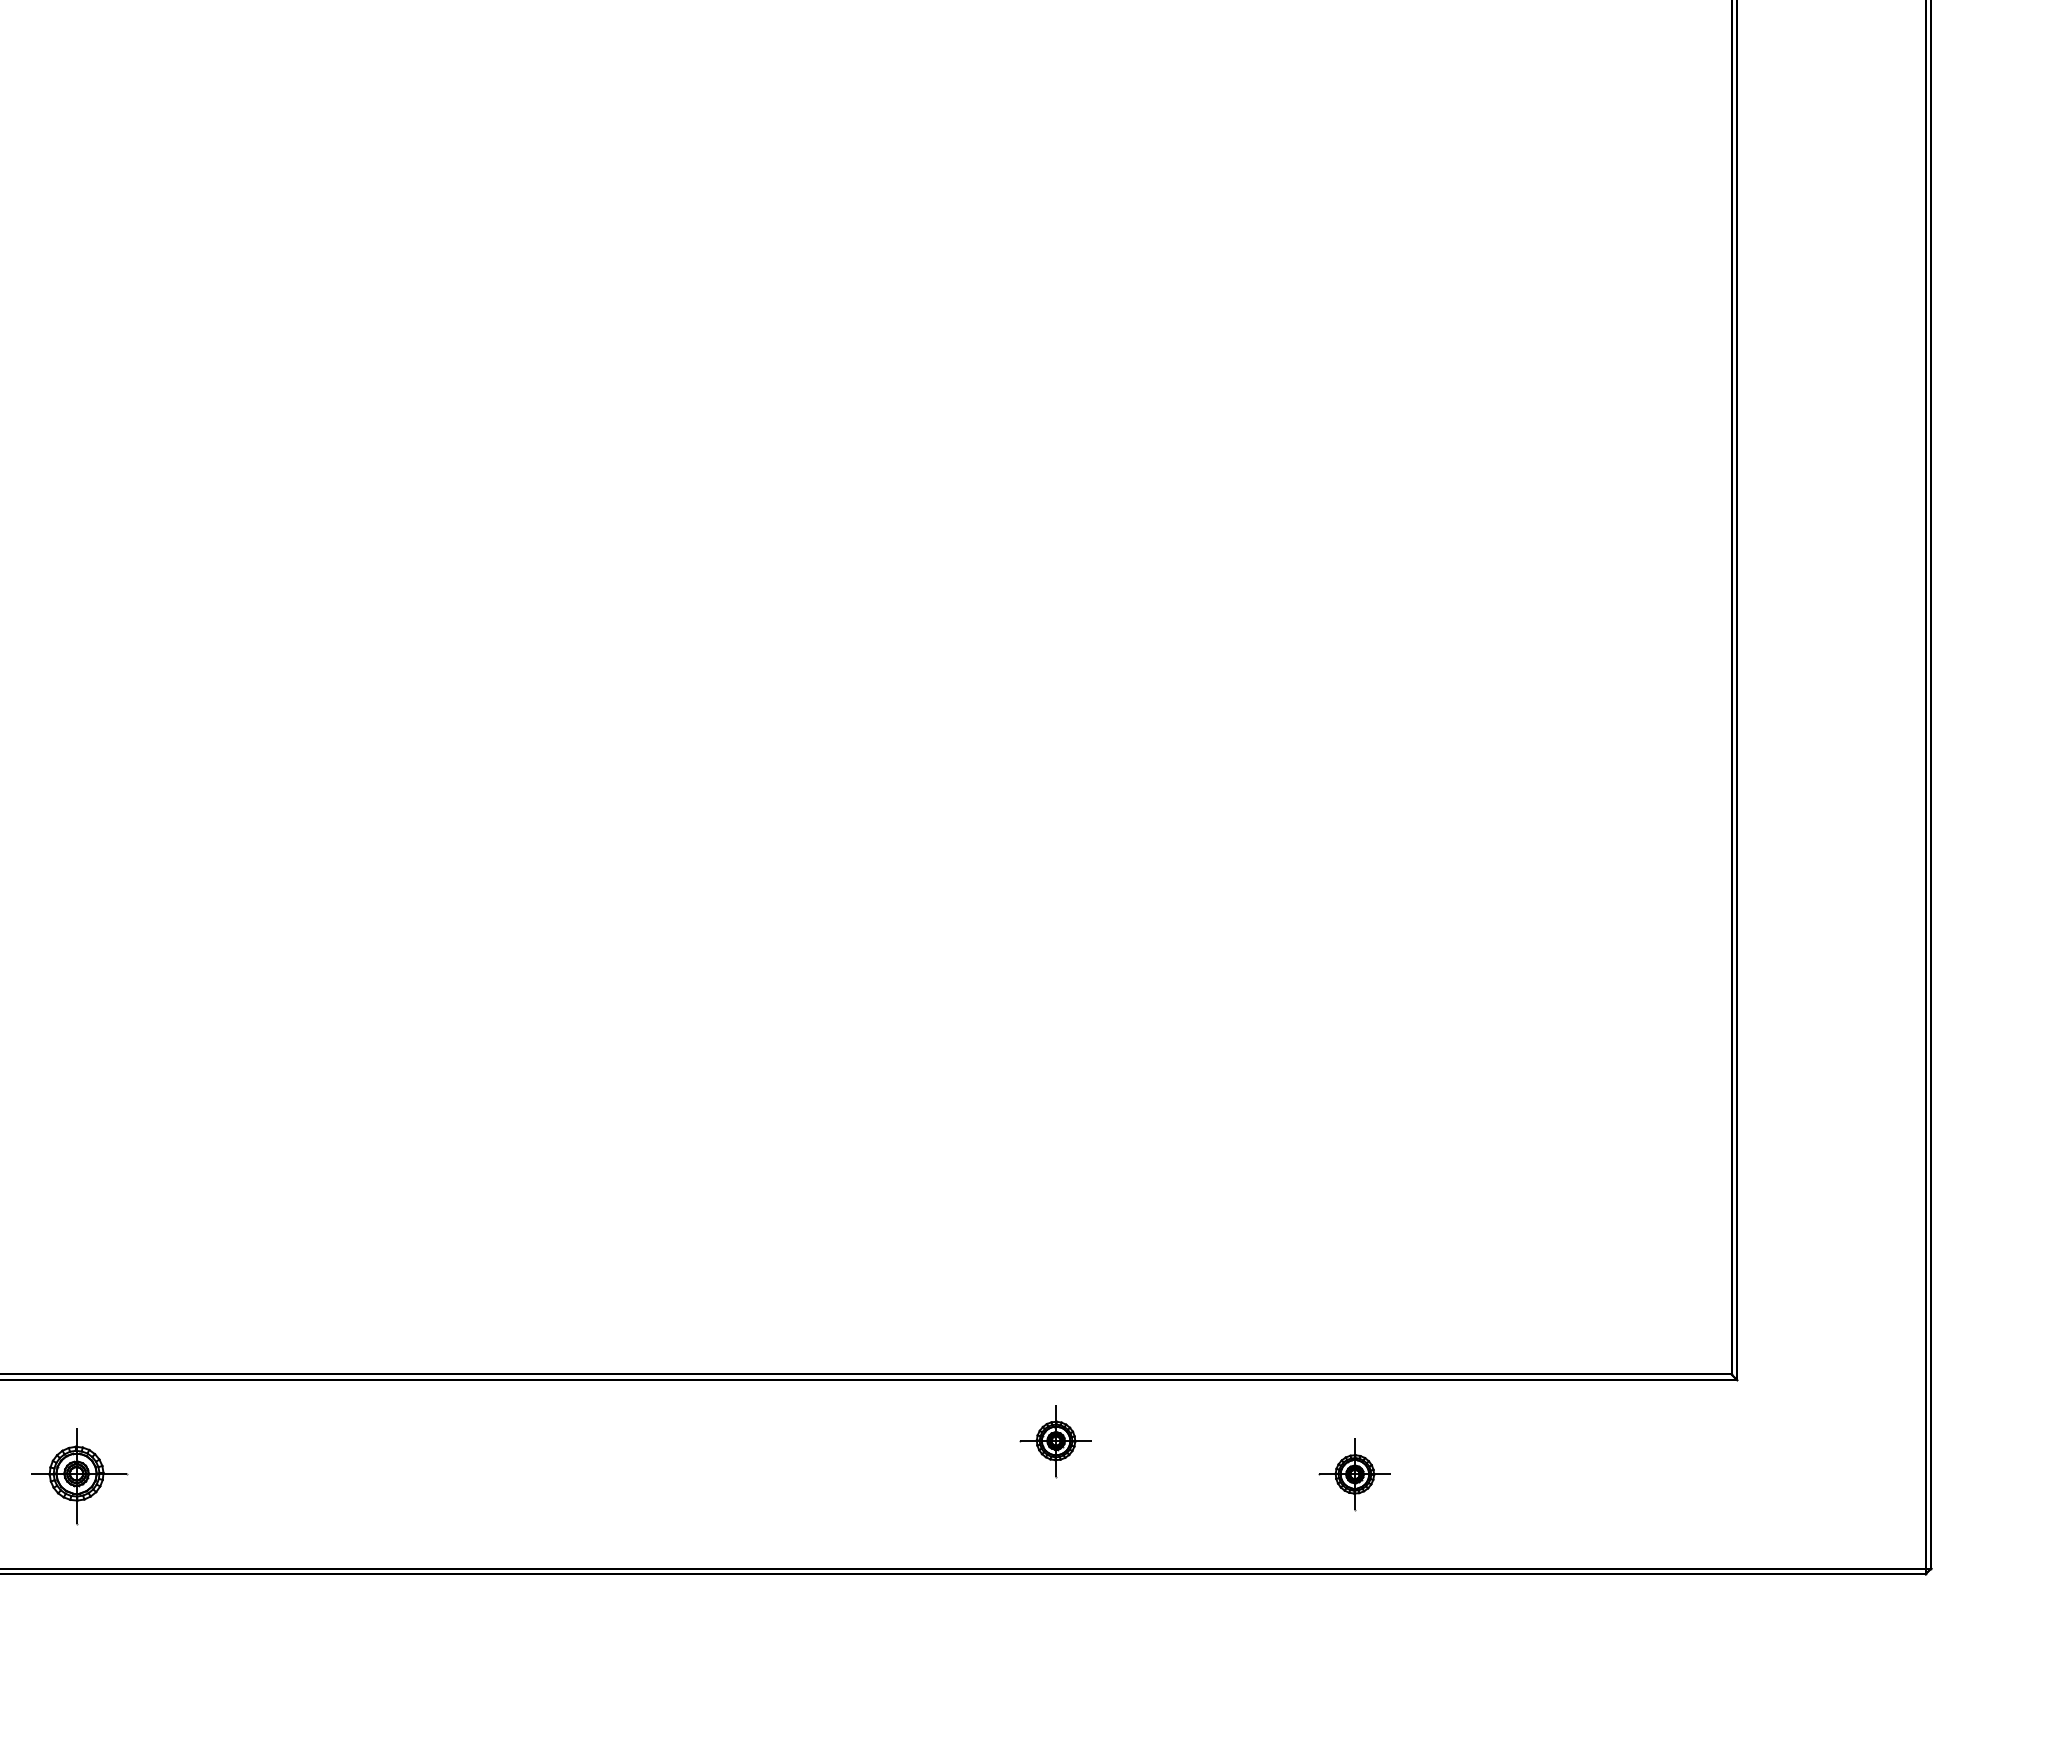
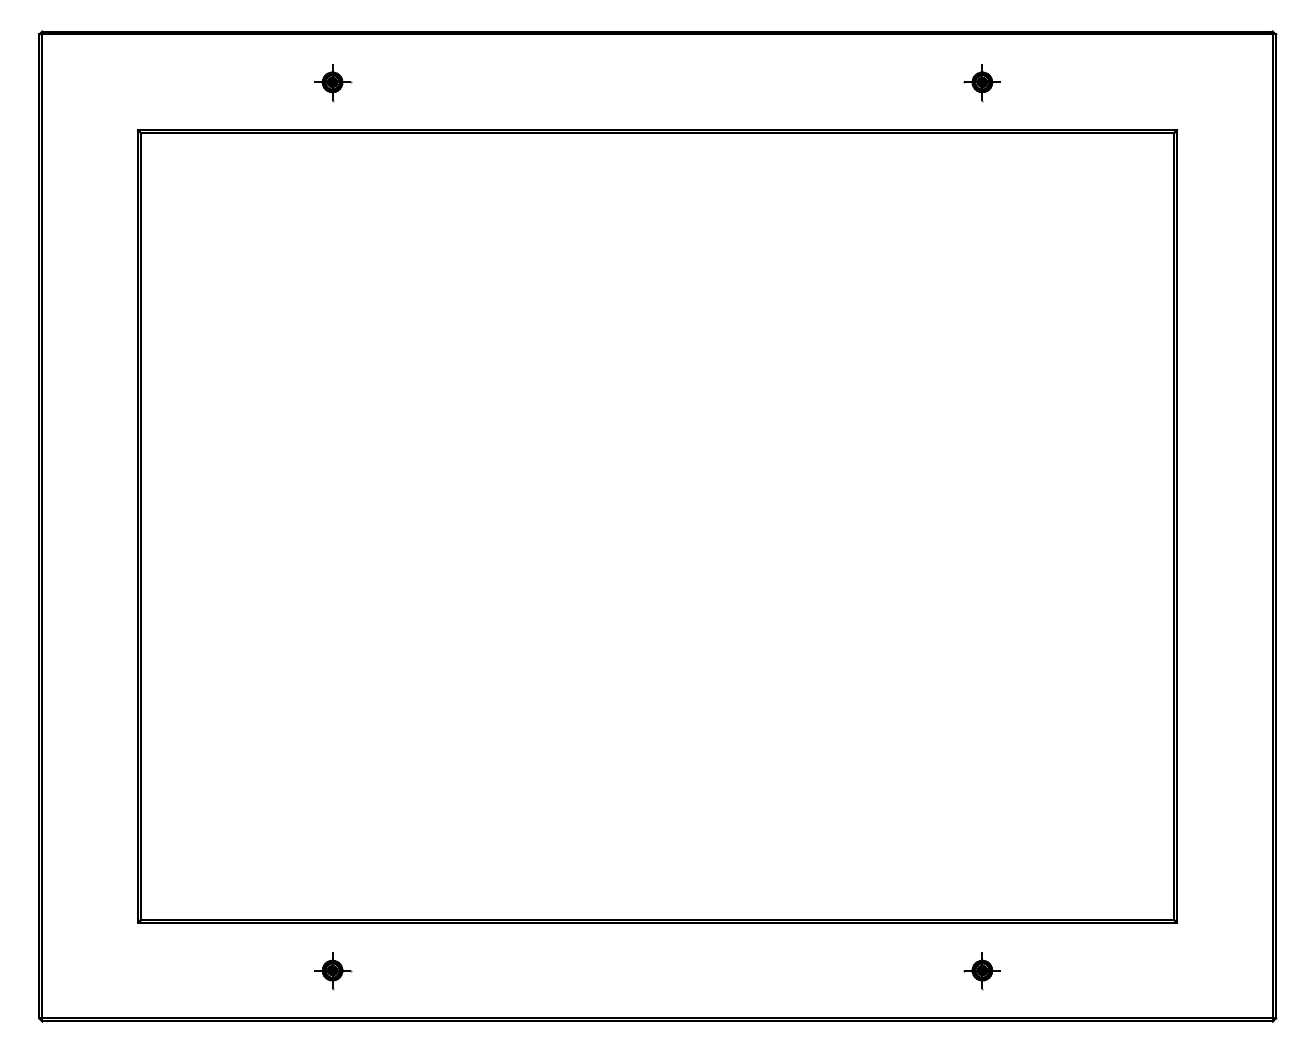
part: (1054, 1442) -> (829, 954), removed
part: (79, 1476) -> (333, 971), size x0.71

